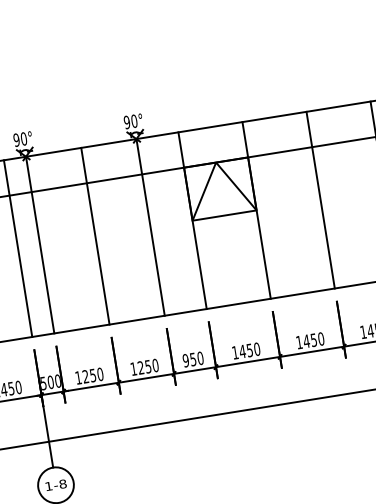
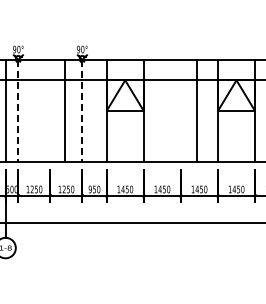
line: (319, 199) -> (196, 110), moved
line: (150, 228) -> (82, 111), solid -> dashed
line: (95, 235) -> (65, 110), moved
line: (40, 245) -> (18, 111), solid -> dashed

